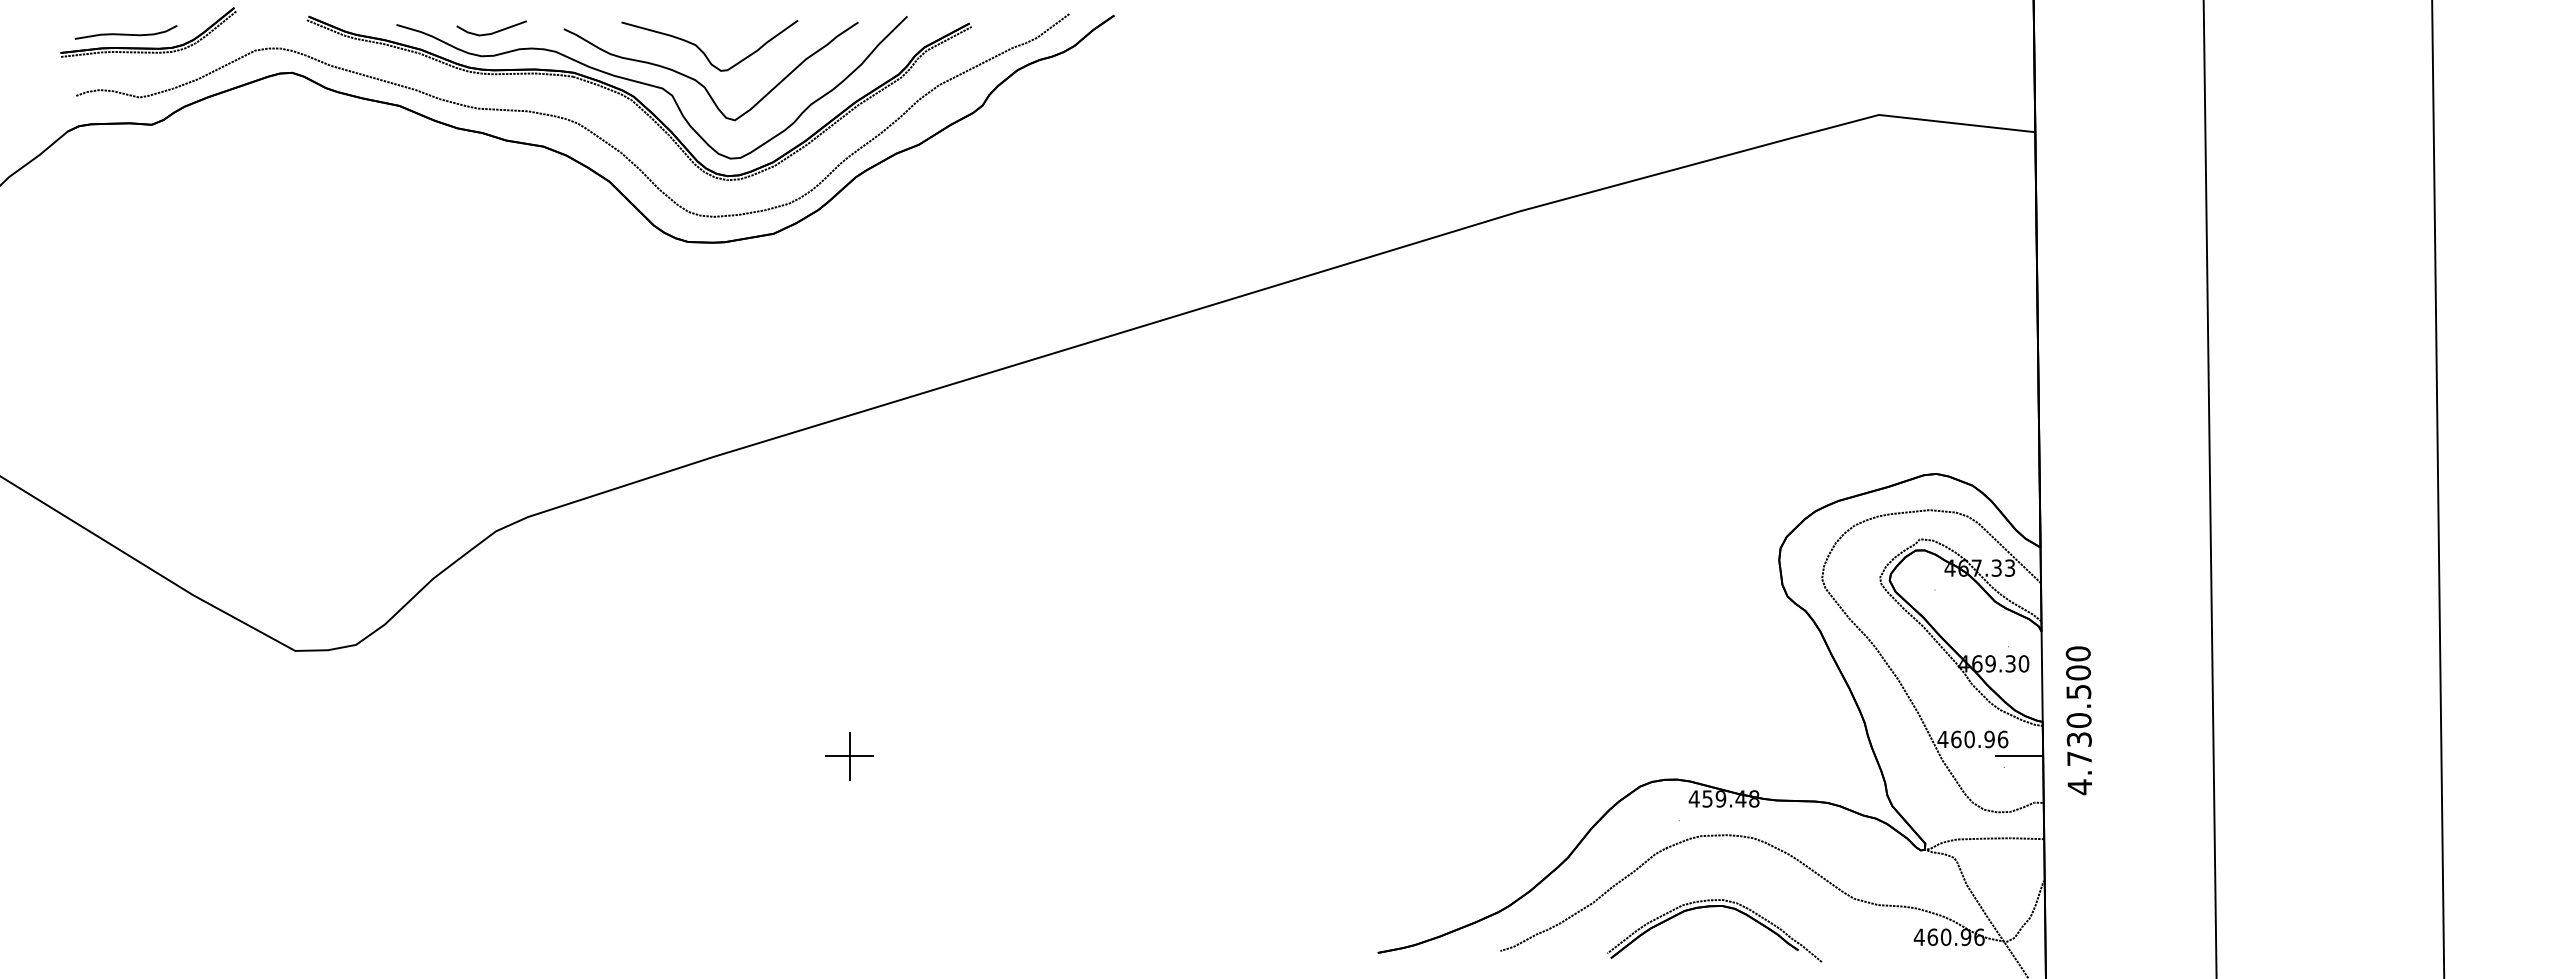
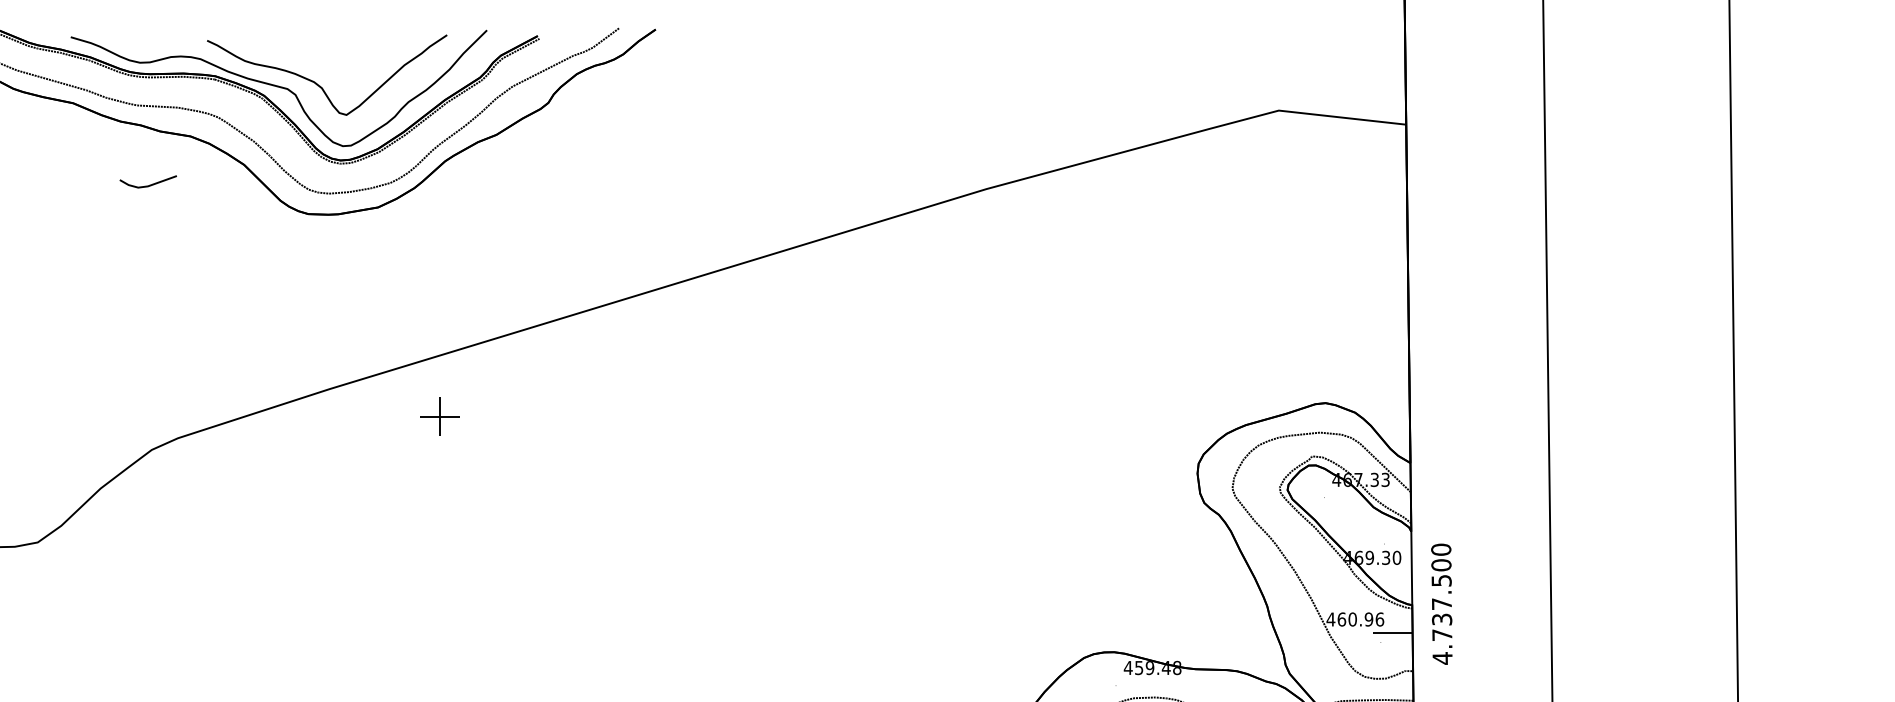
line: (491, 32) -> (148, 185), moved
curve: (703, 51) -> (320, 58), removed
text: (2078, 720) -> (1441, 604), 4.730.500 -> 4.737.500
part: (849, 756) -> (439, 416), moved

